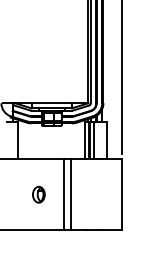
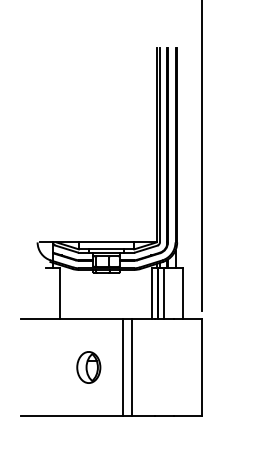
part: (38, 194) -> (88, 367), size x1.43

